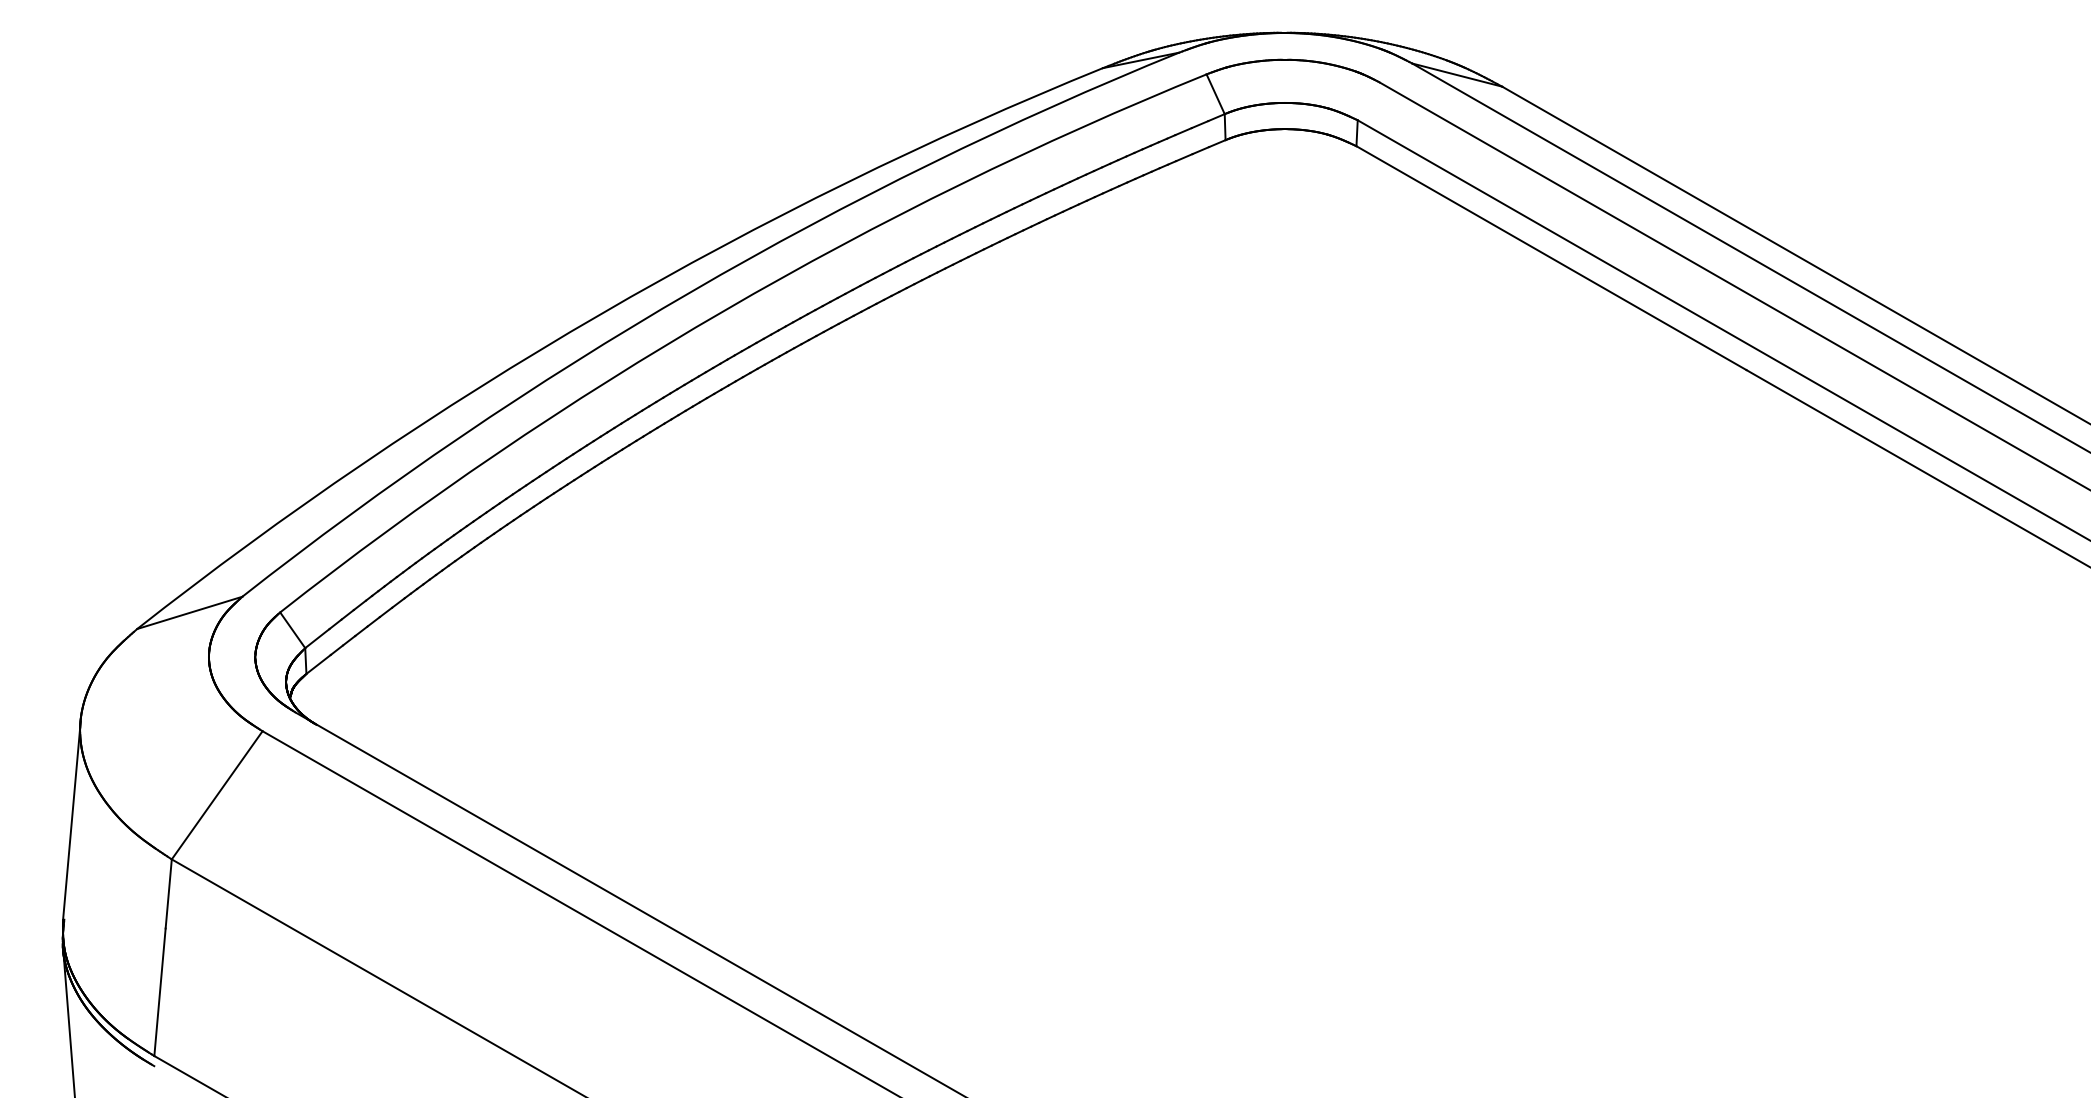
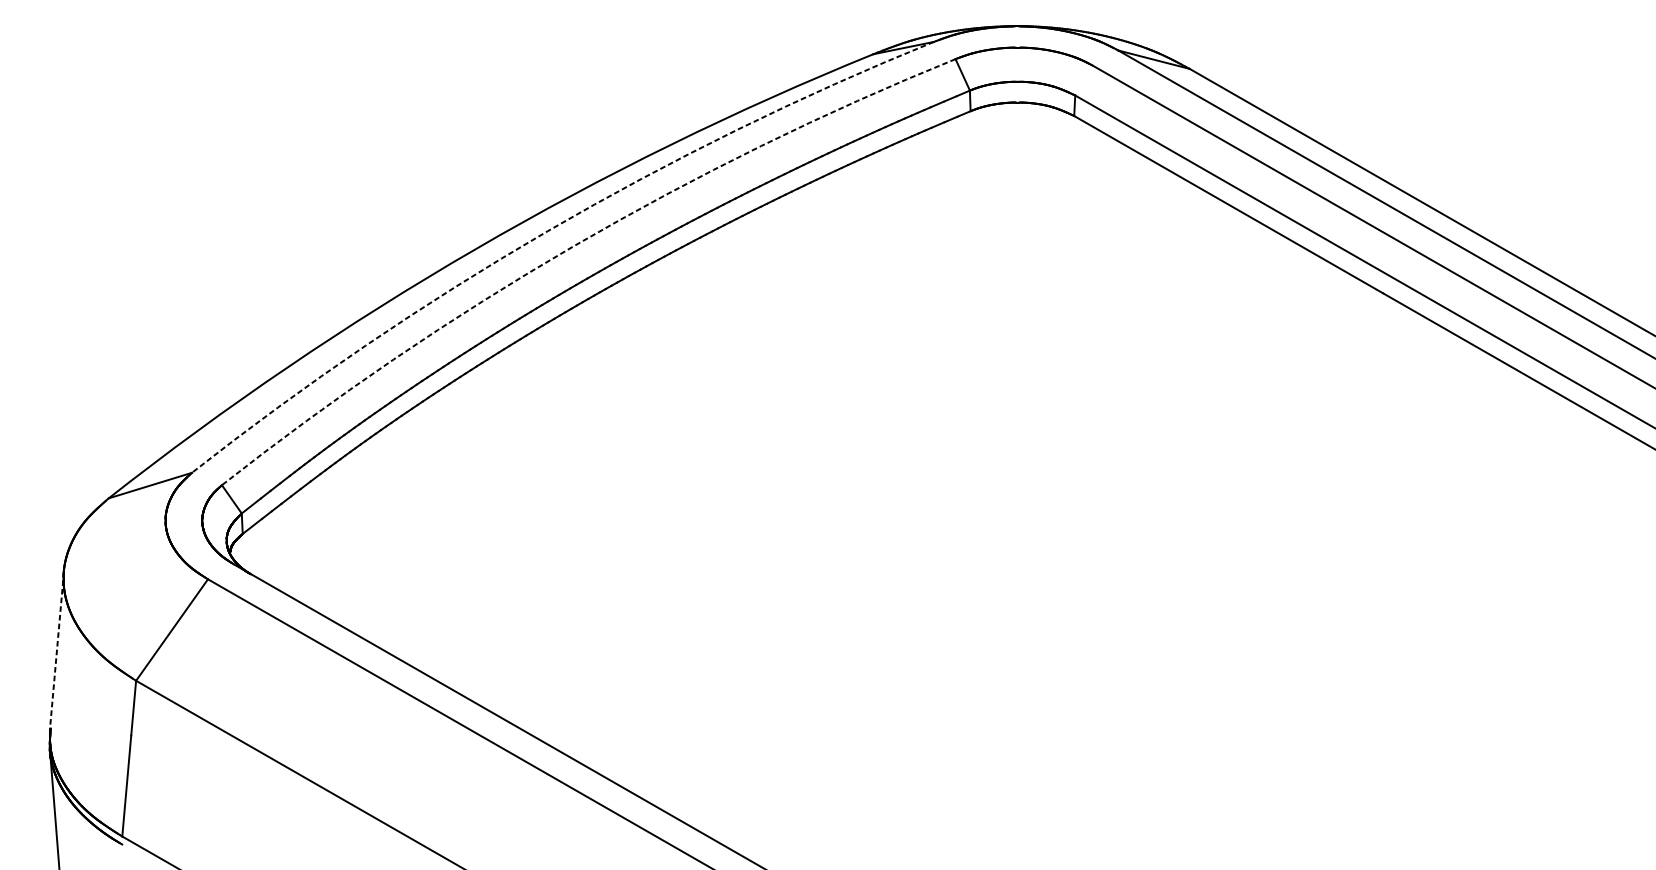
arc: (691, 291) -> (547, 231), solid -> dashed
arc: (724, 310) -> (573, 246), solid -> dashed
line: (71, 820) -> (56, 650), solid -> dashed

